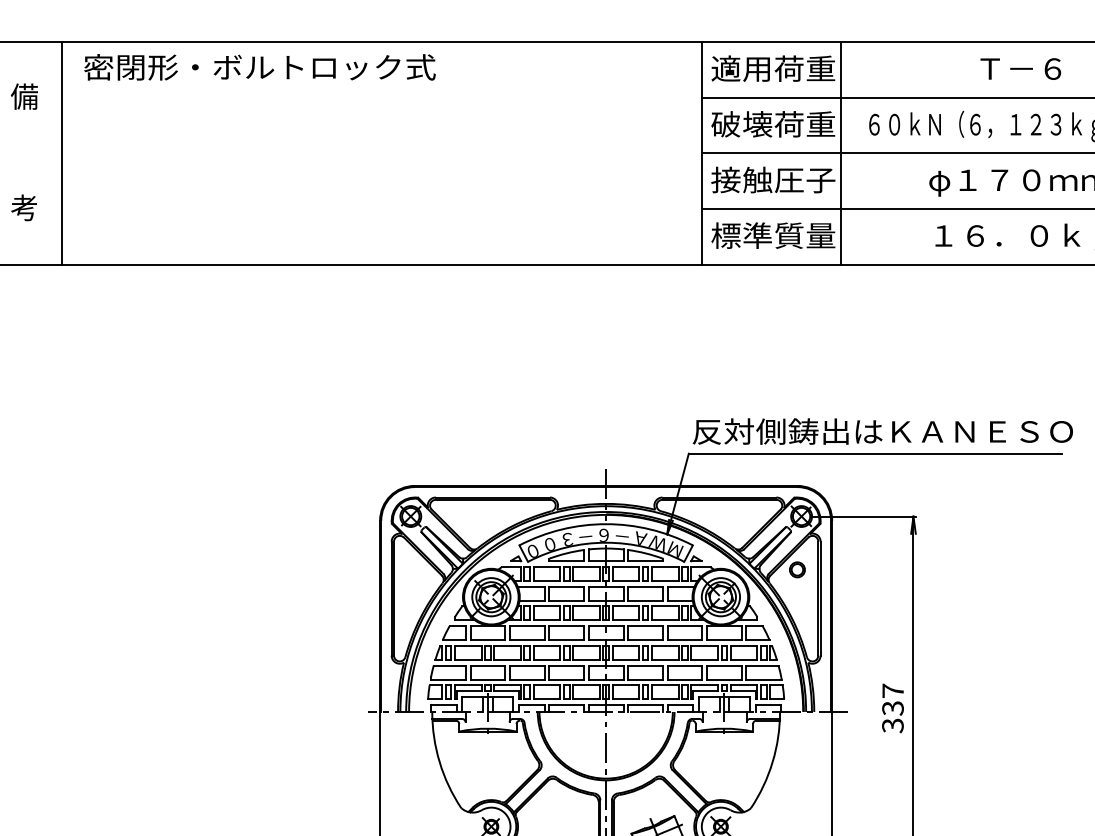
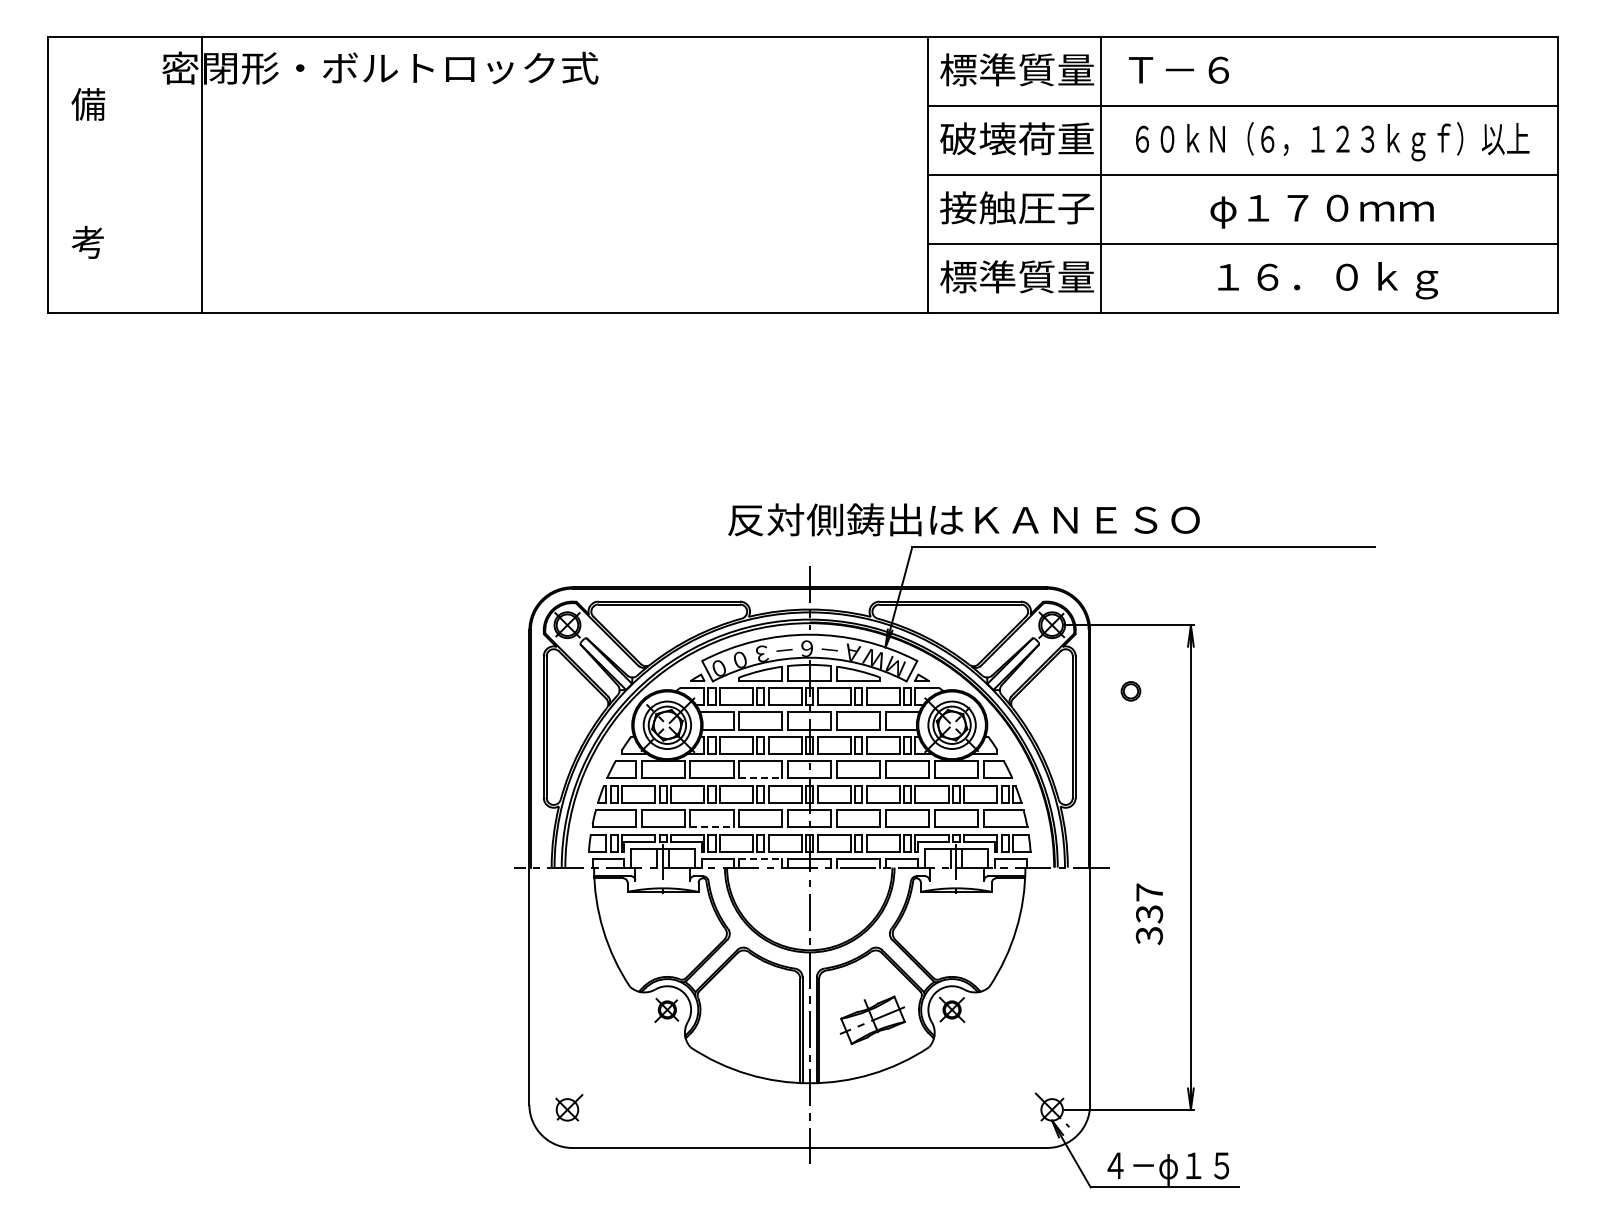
text: (772, 68) -> (1016, 69), 適用荷重 -> 標準質量
text: (1020, 68) -> (1178, 69), moved
line: (61, 153) -> (202, 174), moved
text: (882, 431) -> (963, 519), moved
part: (797, 569) -> (1130, 691), moved
line: (566, 640) -> (760, 778), solid -> dashed
line: (526, 679) -> (711, 827), solid -> dashed
line: (566, 705) -> (760, 859), solid -> dashed
text: (892, 708) -> (1149, 914), moved

